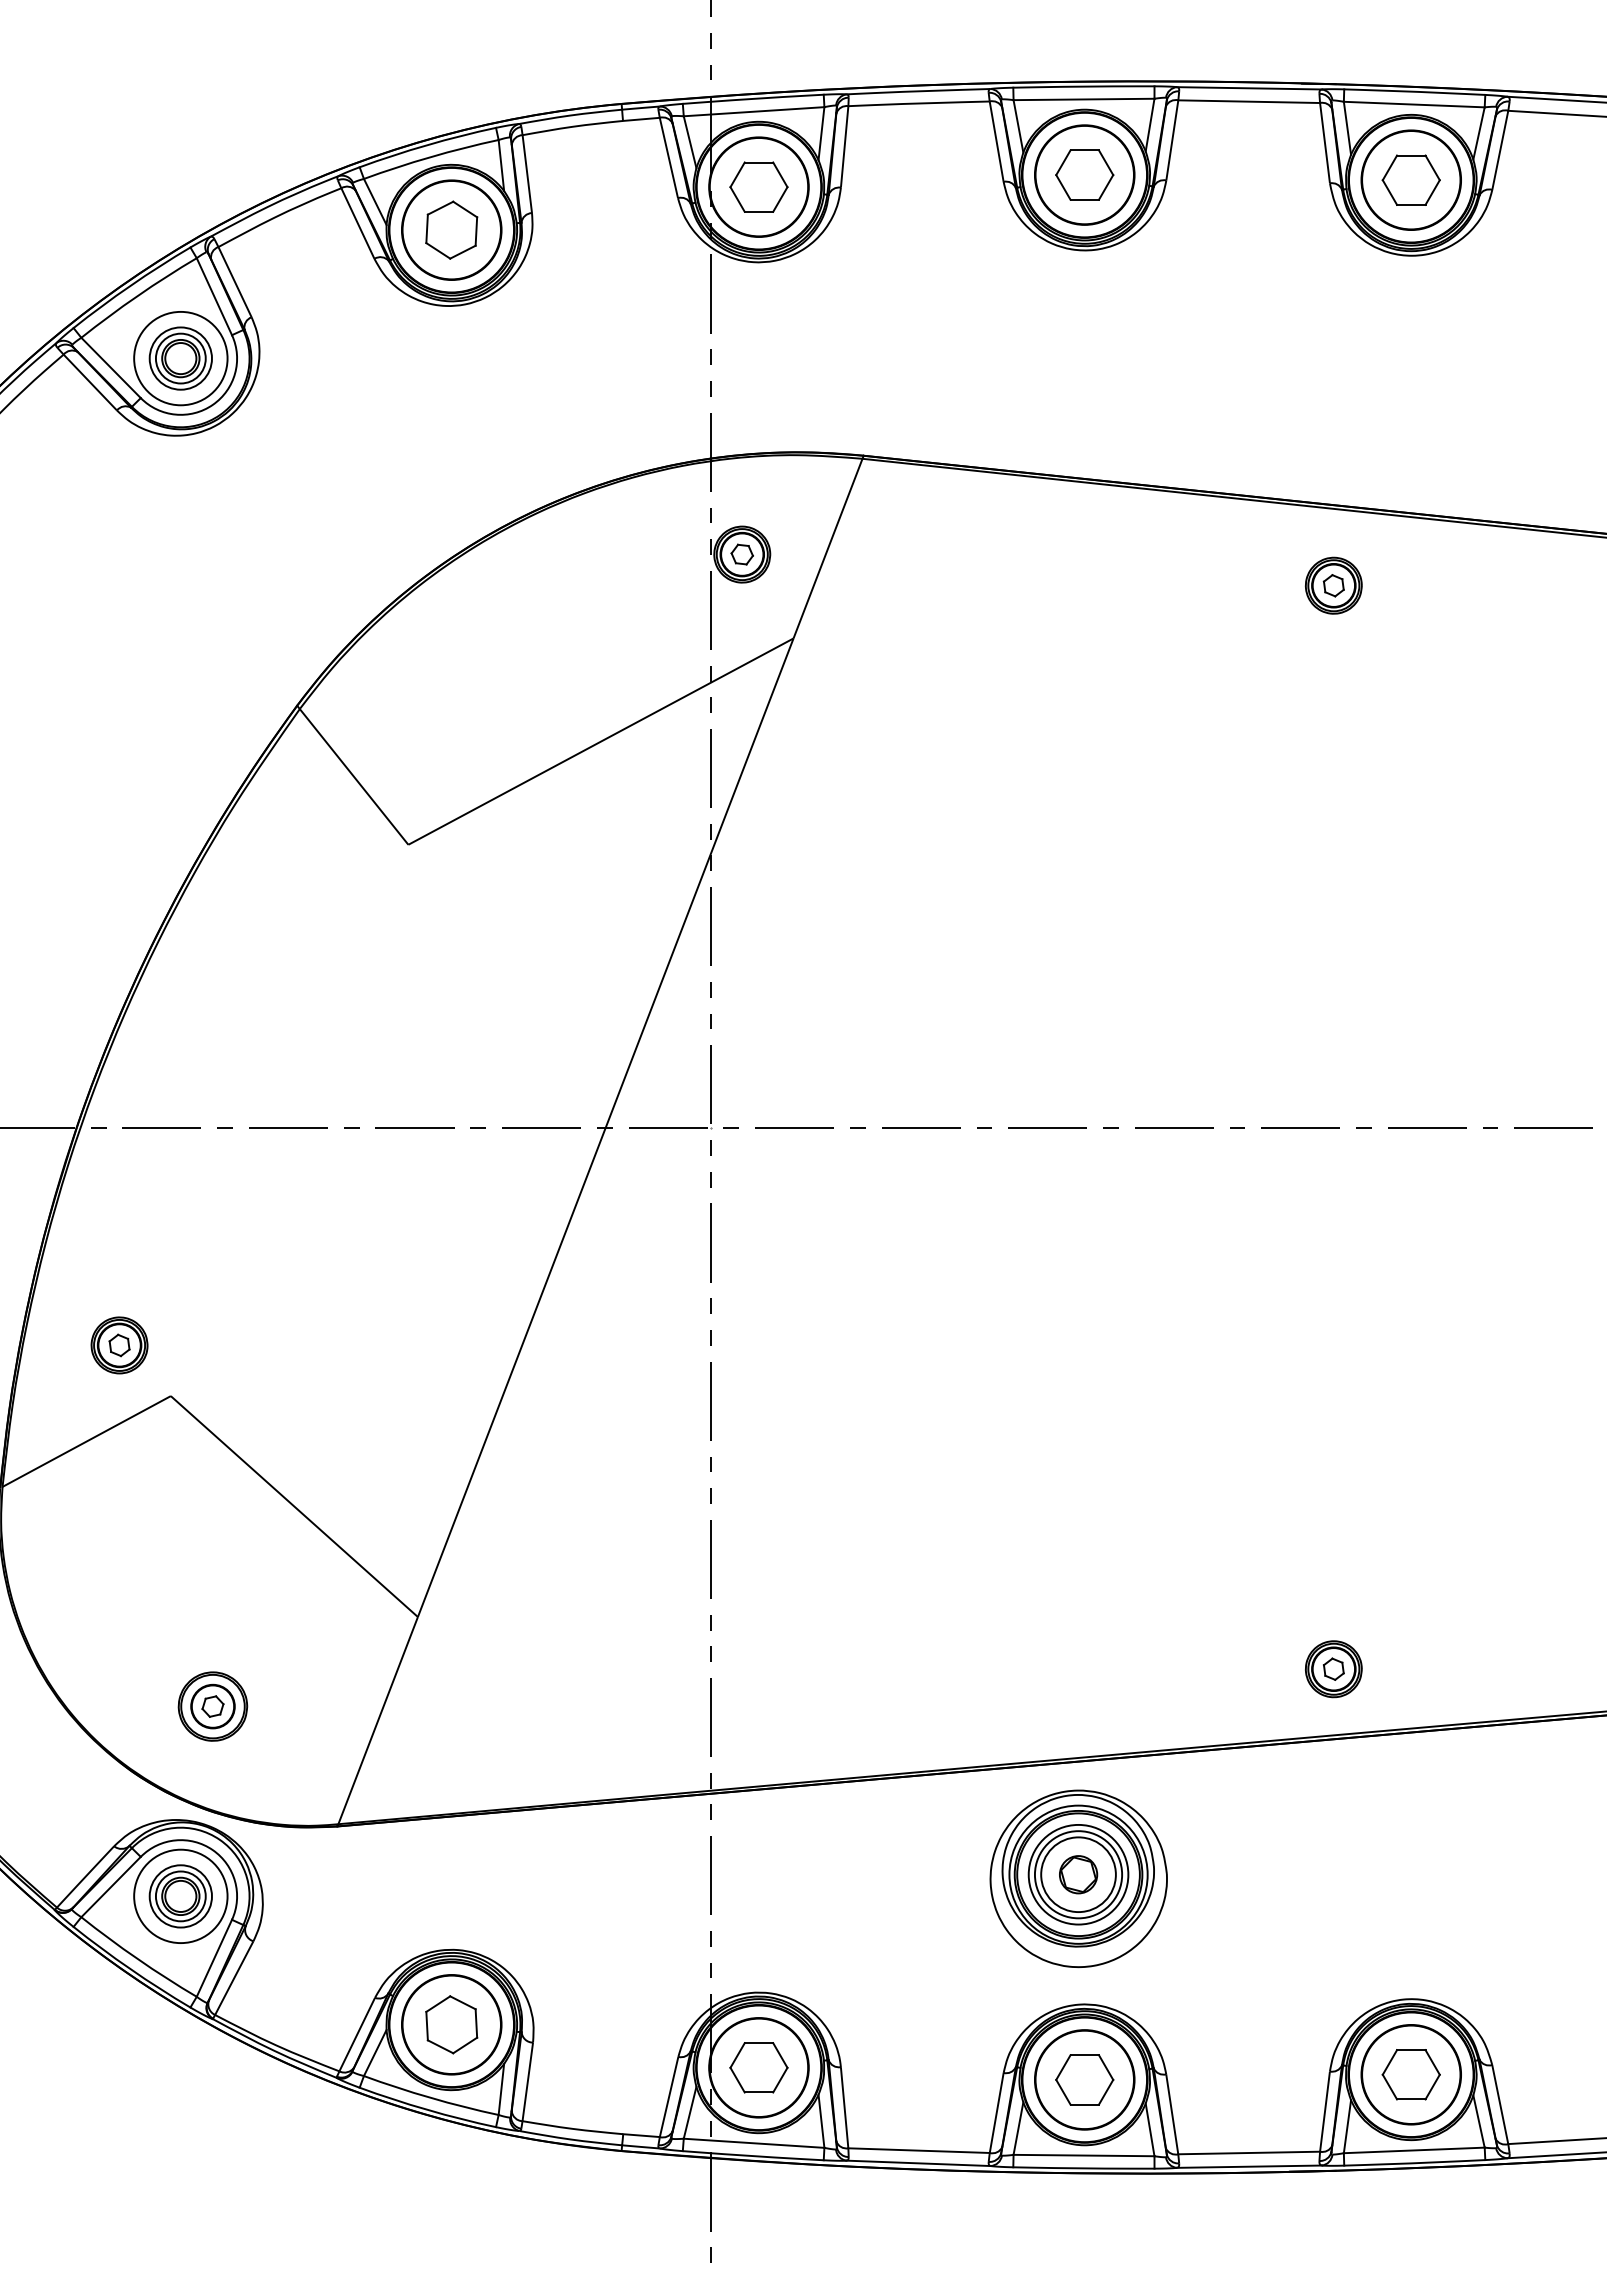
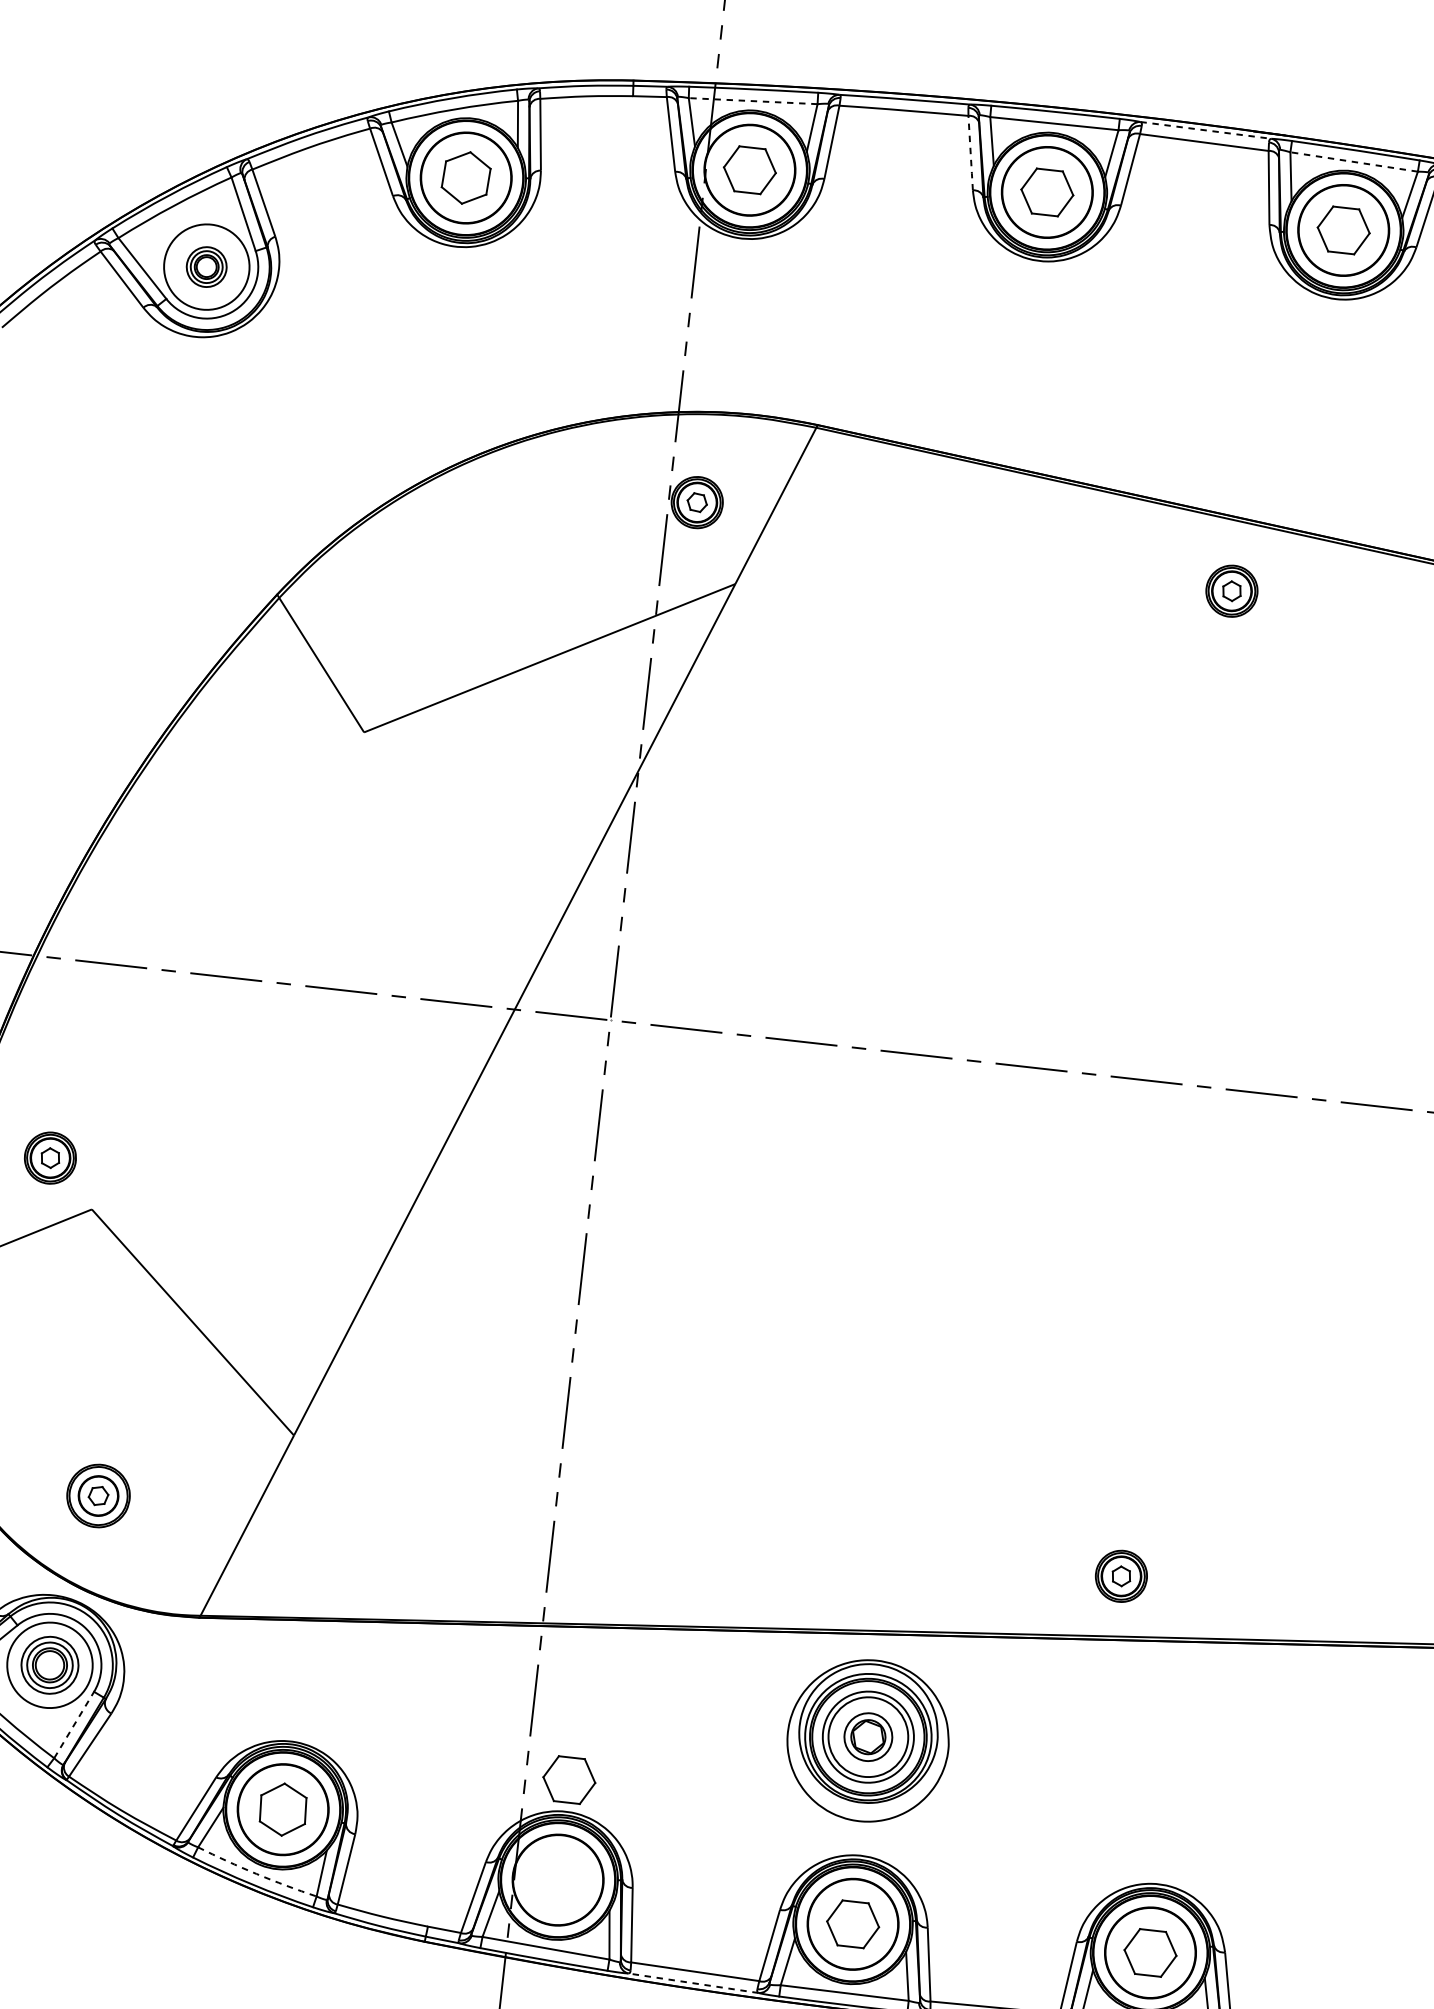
line: (1249, 88) -> (1205, 130), solid -> dashed
line: (1413, 104) -> (1353, 161), solid -> dashed
line: (753, 111) -> (752, 100), solid -> dashed
line: (996, 141) -> (970, 152), solid -> dashed
part: (180, 358) -> (206, 267), size x0.7
circle: (1078, 1874) -> (868, 1736), size x0.7
line: (214, 1957) -> (74, 1724), solid -> dashed
part: (758, 2067) -> (568, 1779), moved
arc: (430, 2097) -> (256, 1873), solid -> dashed
line: (918, 2163) -> (693, 1983), solid -> dashed

